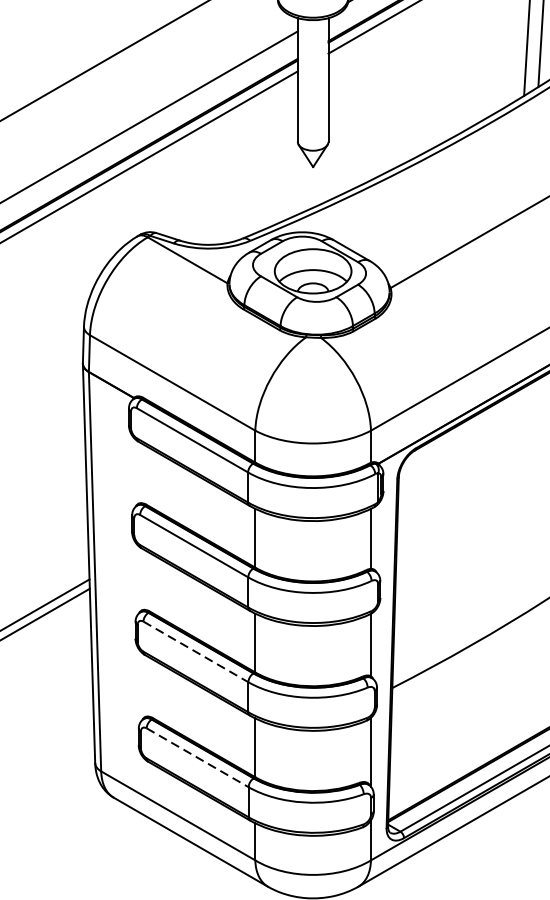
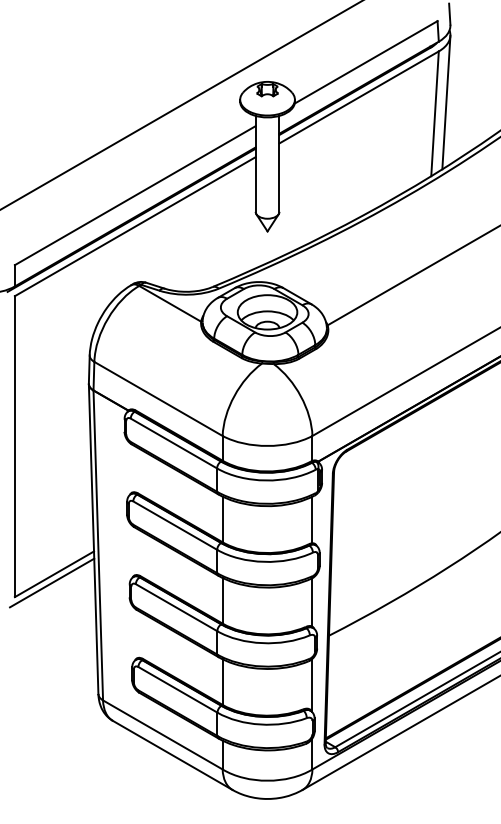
line: (197, 651) -> (177, 607), dashed -> solid
line: (197, 757) -> (177, 689), dashed -> solid

